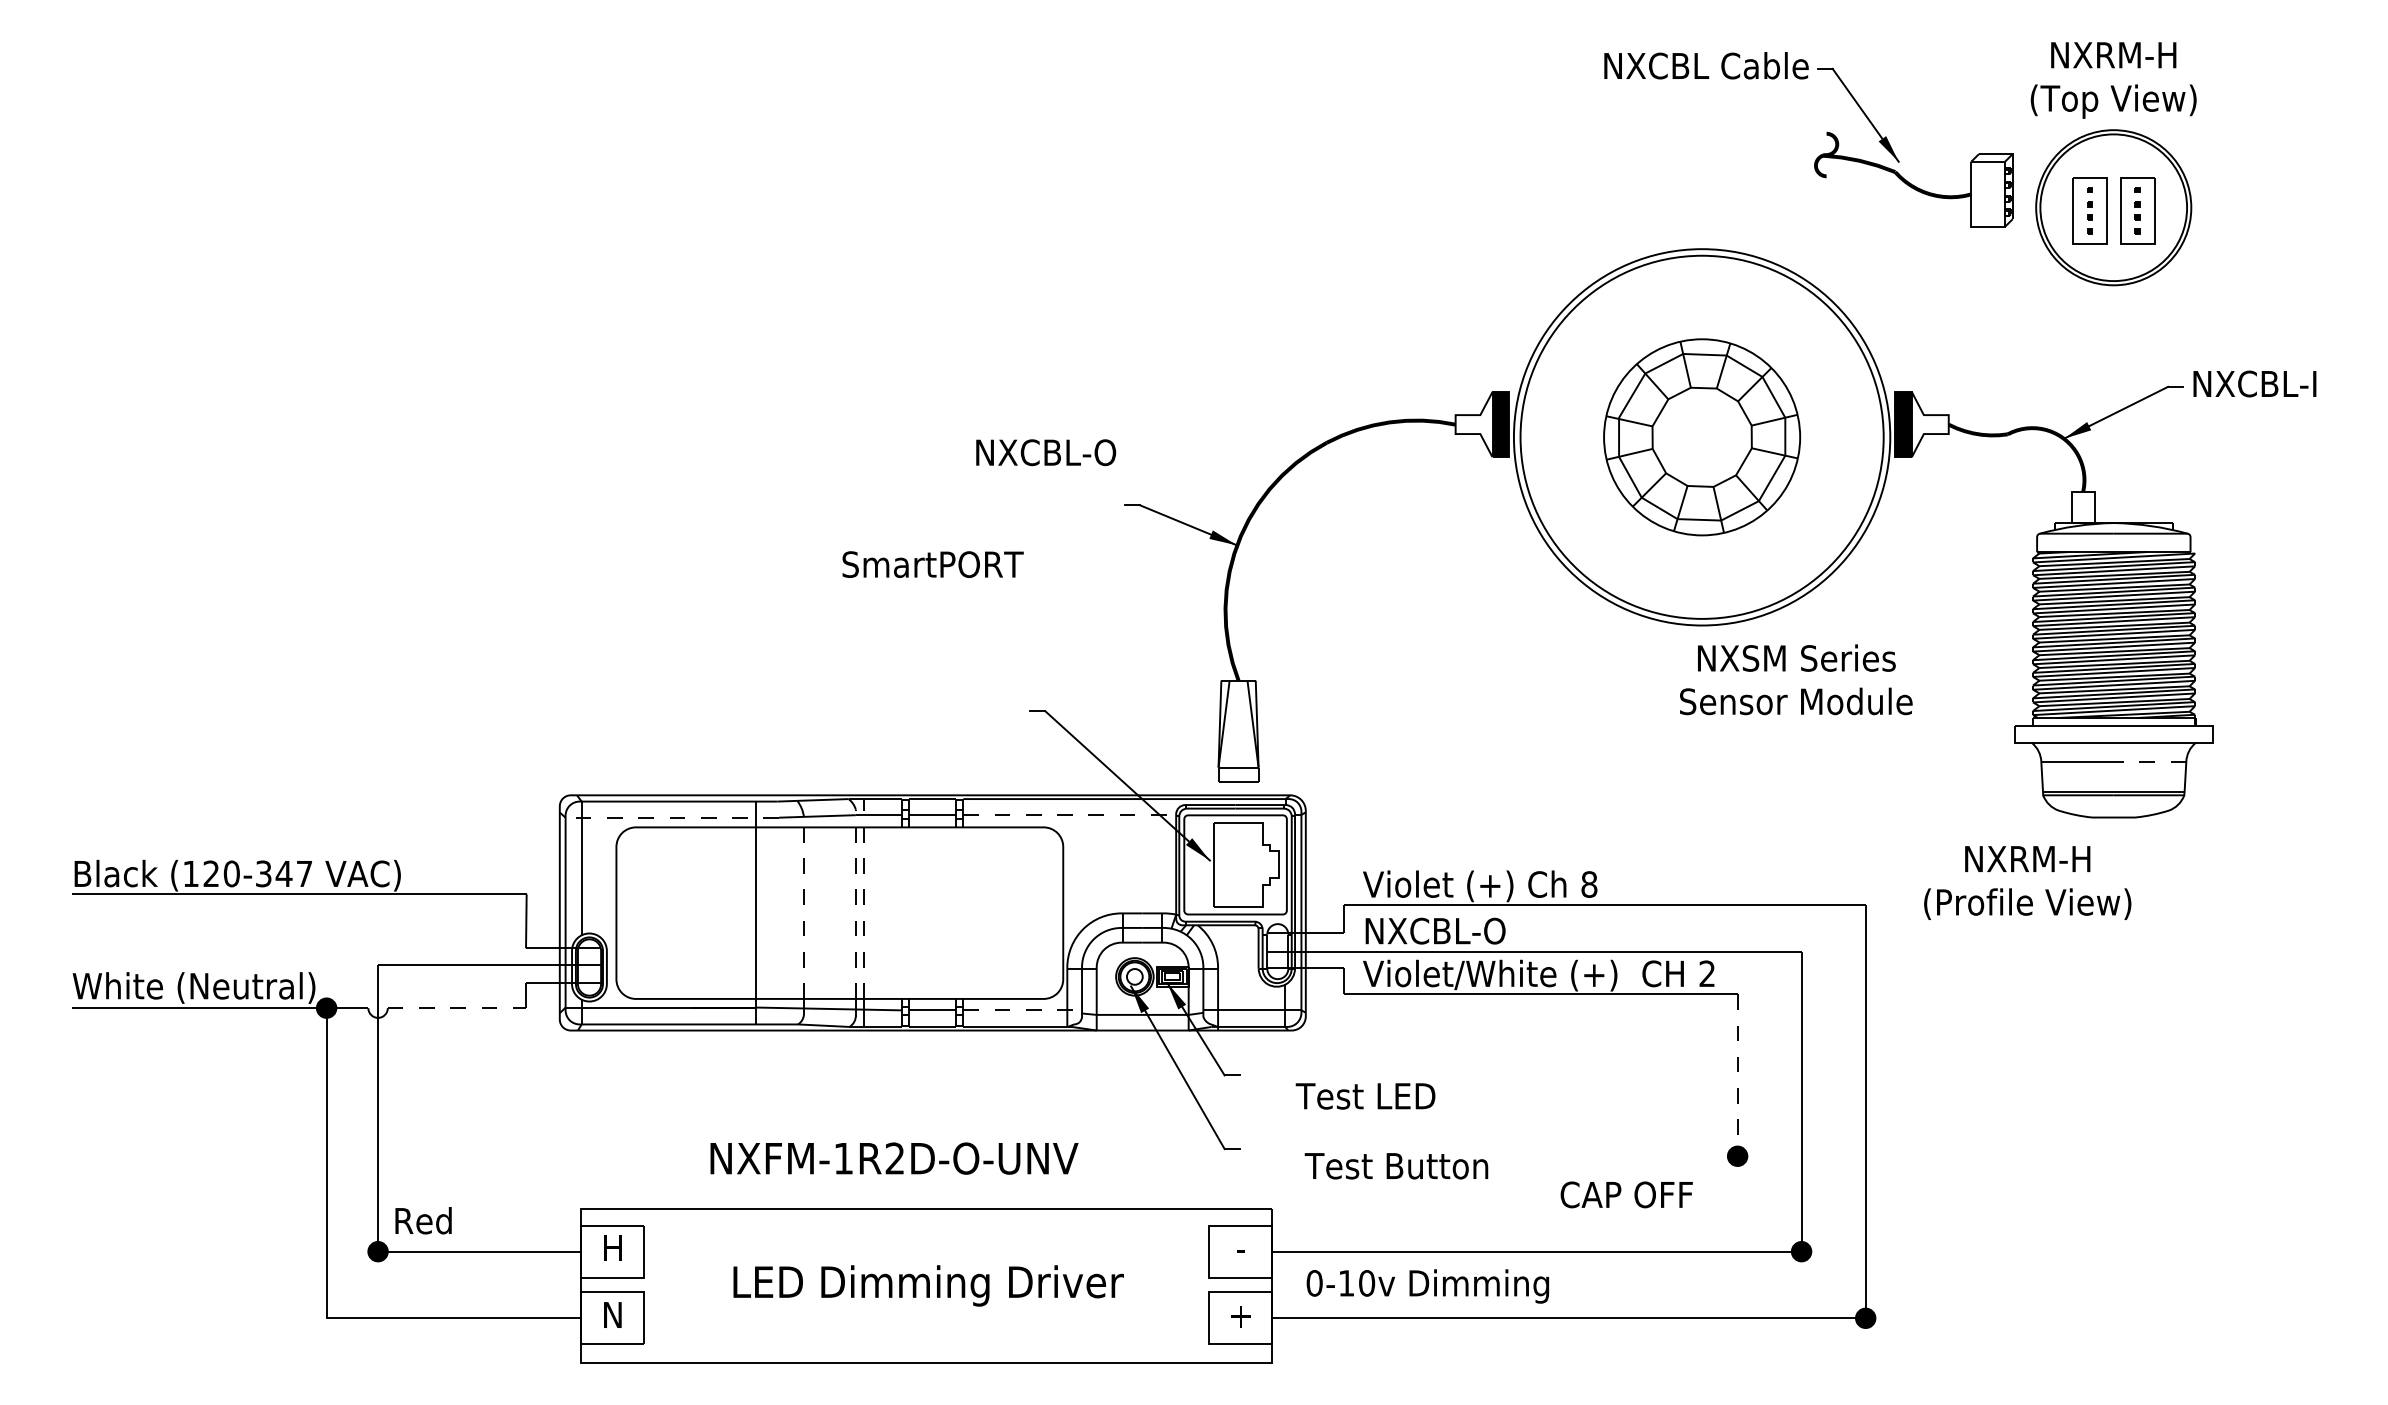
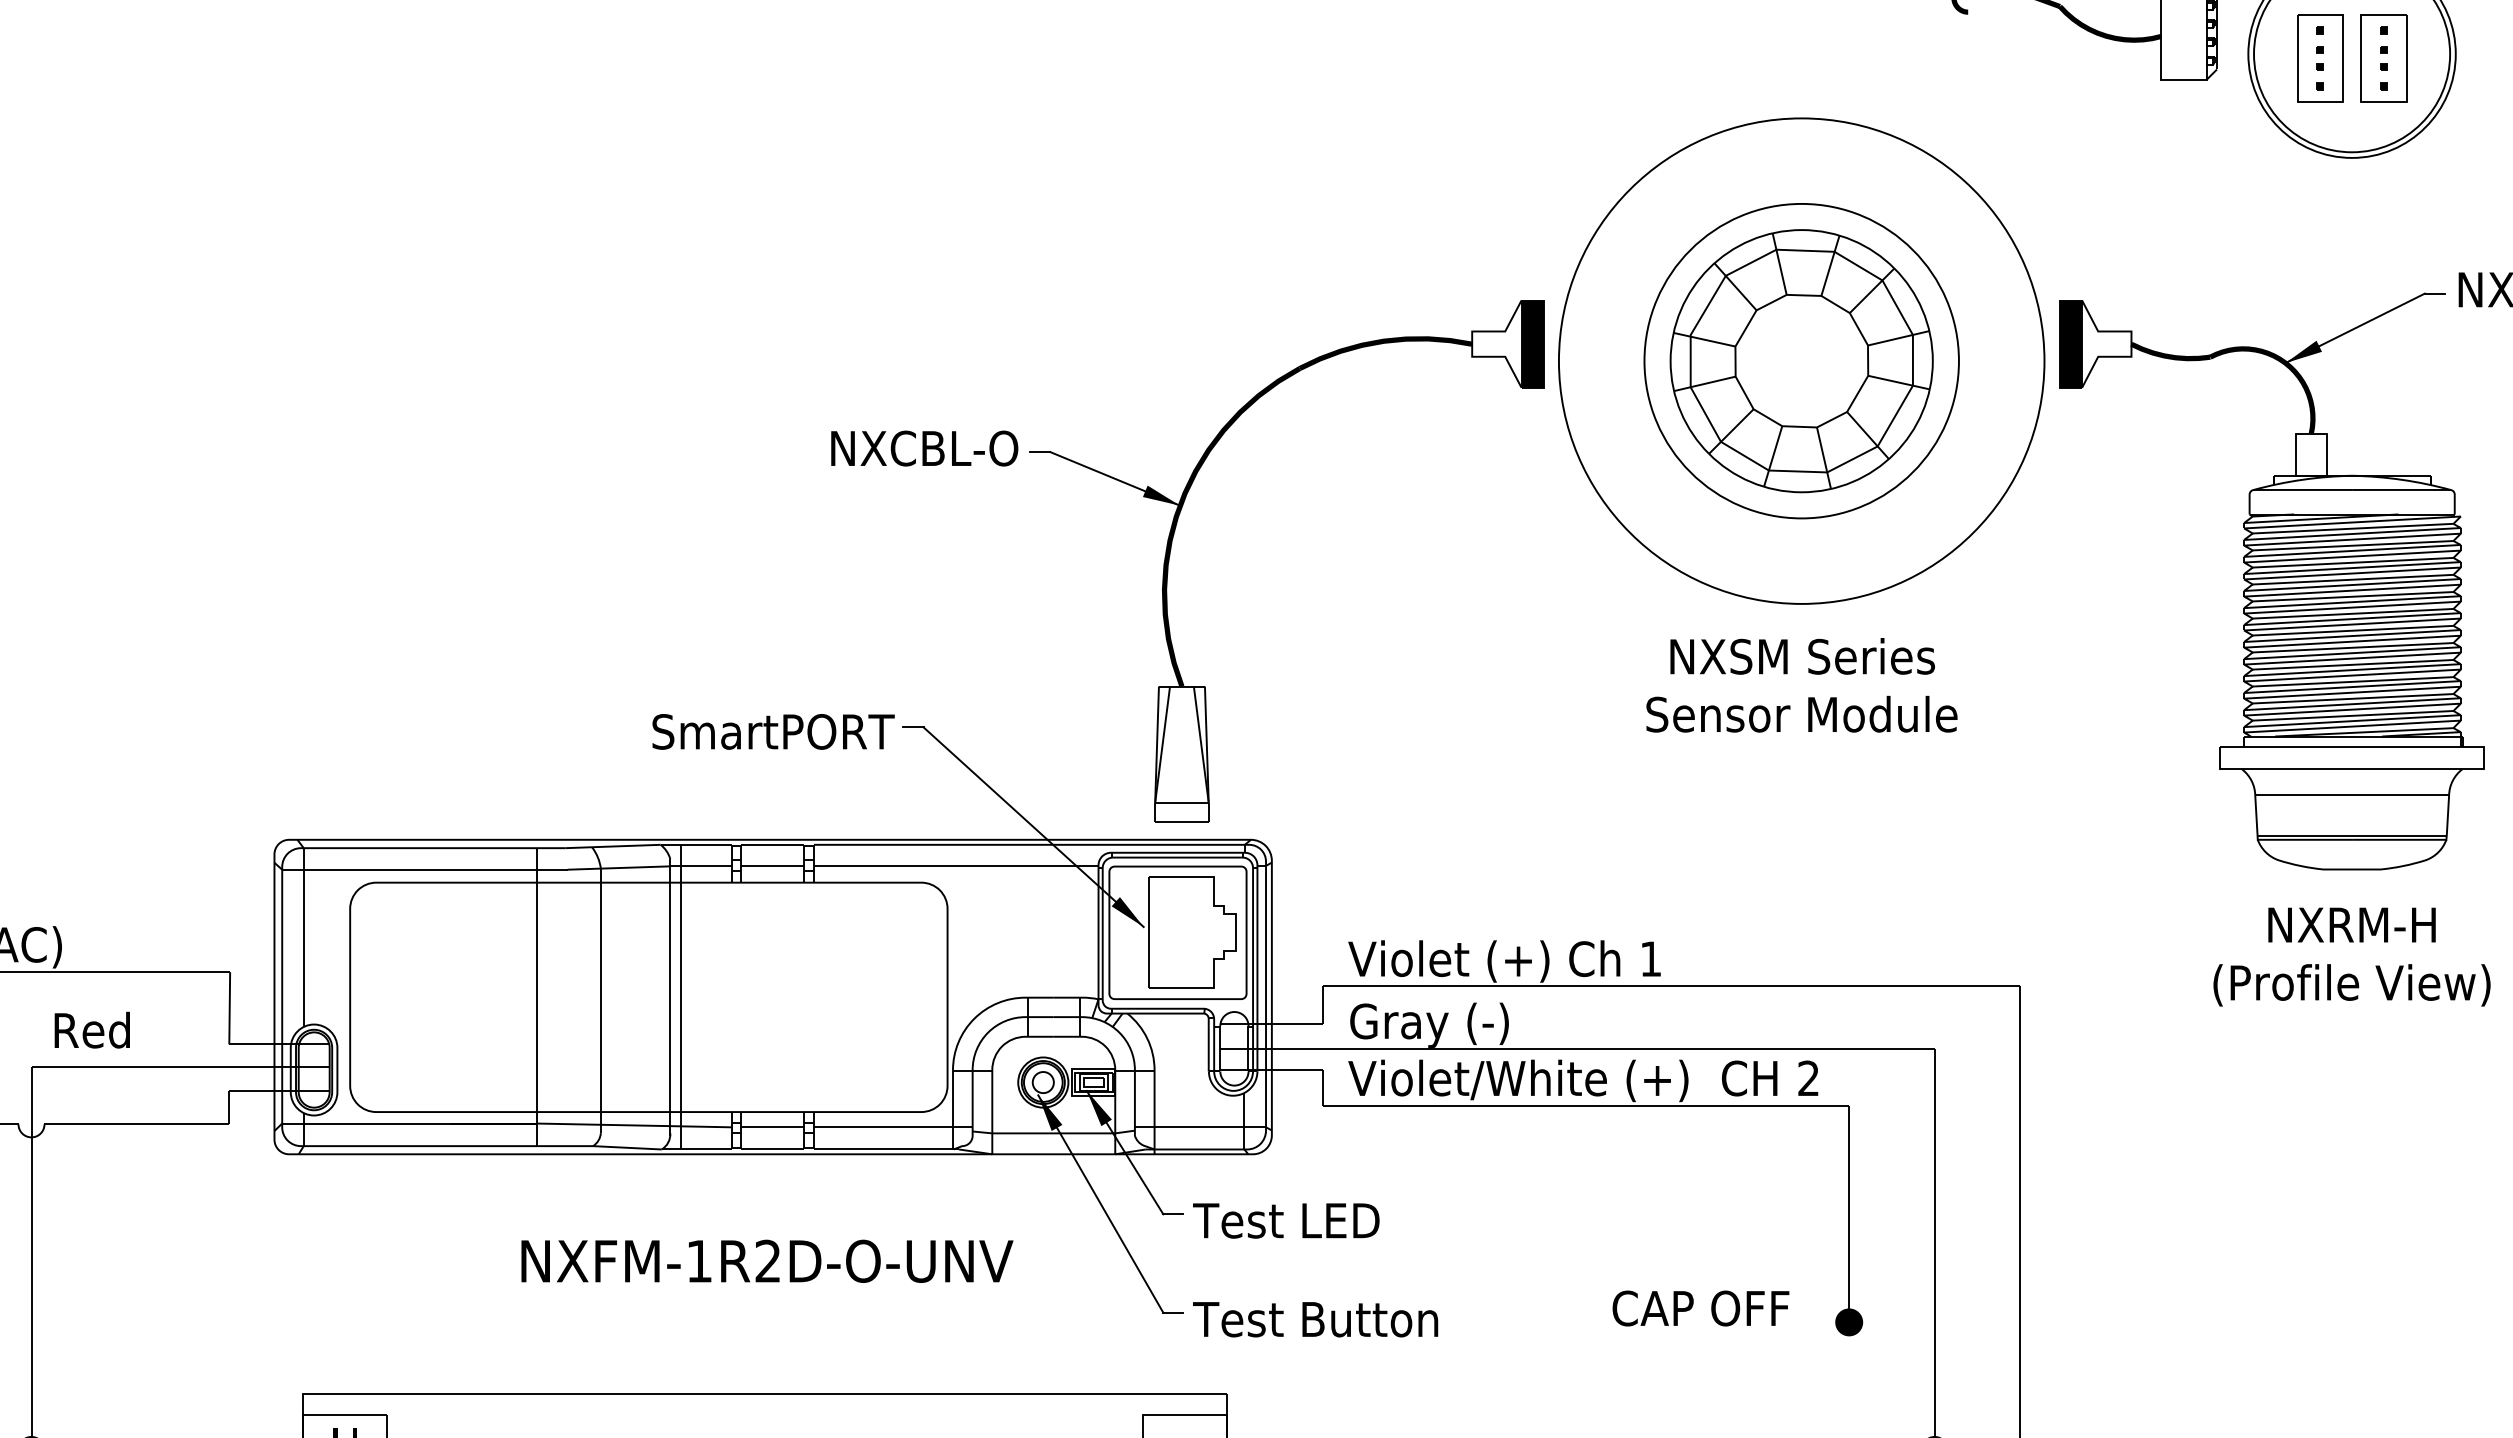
circle: (1701, 436) -> (1800, 360), size x0.62
text: (1046, 452) -> (925, 448), moved
text: (932, 564) -> (772, 731), moved
text: (1796, 679) -> (1802, 684), moved
line: (2149, 762) -> (2399, 795), dashed -> solid
line: (1070, 815) -> (957, 866), dashed -> solid
line: (672, 817) -> (425, 869), dashed -> solid
text: (2027, 882) -> (2351, 956), moved
text: (1589, 884) -> (1651, 959), 8 -> 1
line: (863, 899) -> (680, 979), dashed -> solid
line: (855, 904) -> (669, 985), dashed -> solid
line: (803, 907) -> (600, 989), dashed -> solid
text: (1434, 933) -> (1443, 1024), NXCBL-O -> Gray (-)
line: (457, 1008) -> (137, 1124), dashed -> solid
line: (1023, 1010) -> (894, 1127), dashed -> solid
line: (1737, 1075) -> (1849, 1214), dashed -> solid
text: (1365, 1096) -> (1286, 1221), moved
text: (894, 1158) -> (767, 1261), moved
text: (1396, 1166) -> (1315, 1320), moved
text: (1626, 1194) -> (1700, 1307), moved
text: (423, 1220) -> (92, 1029), moved

